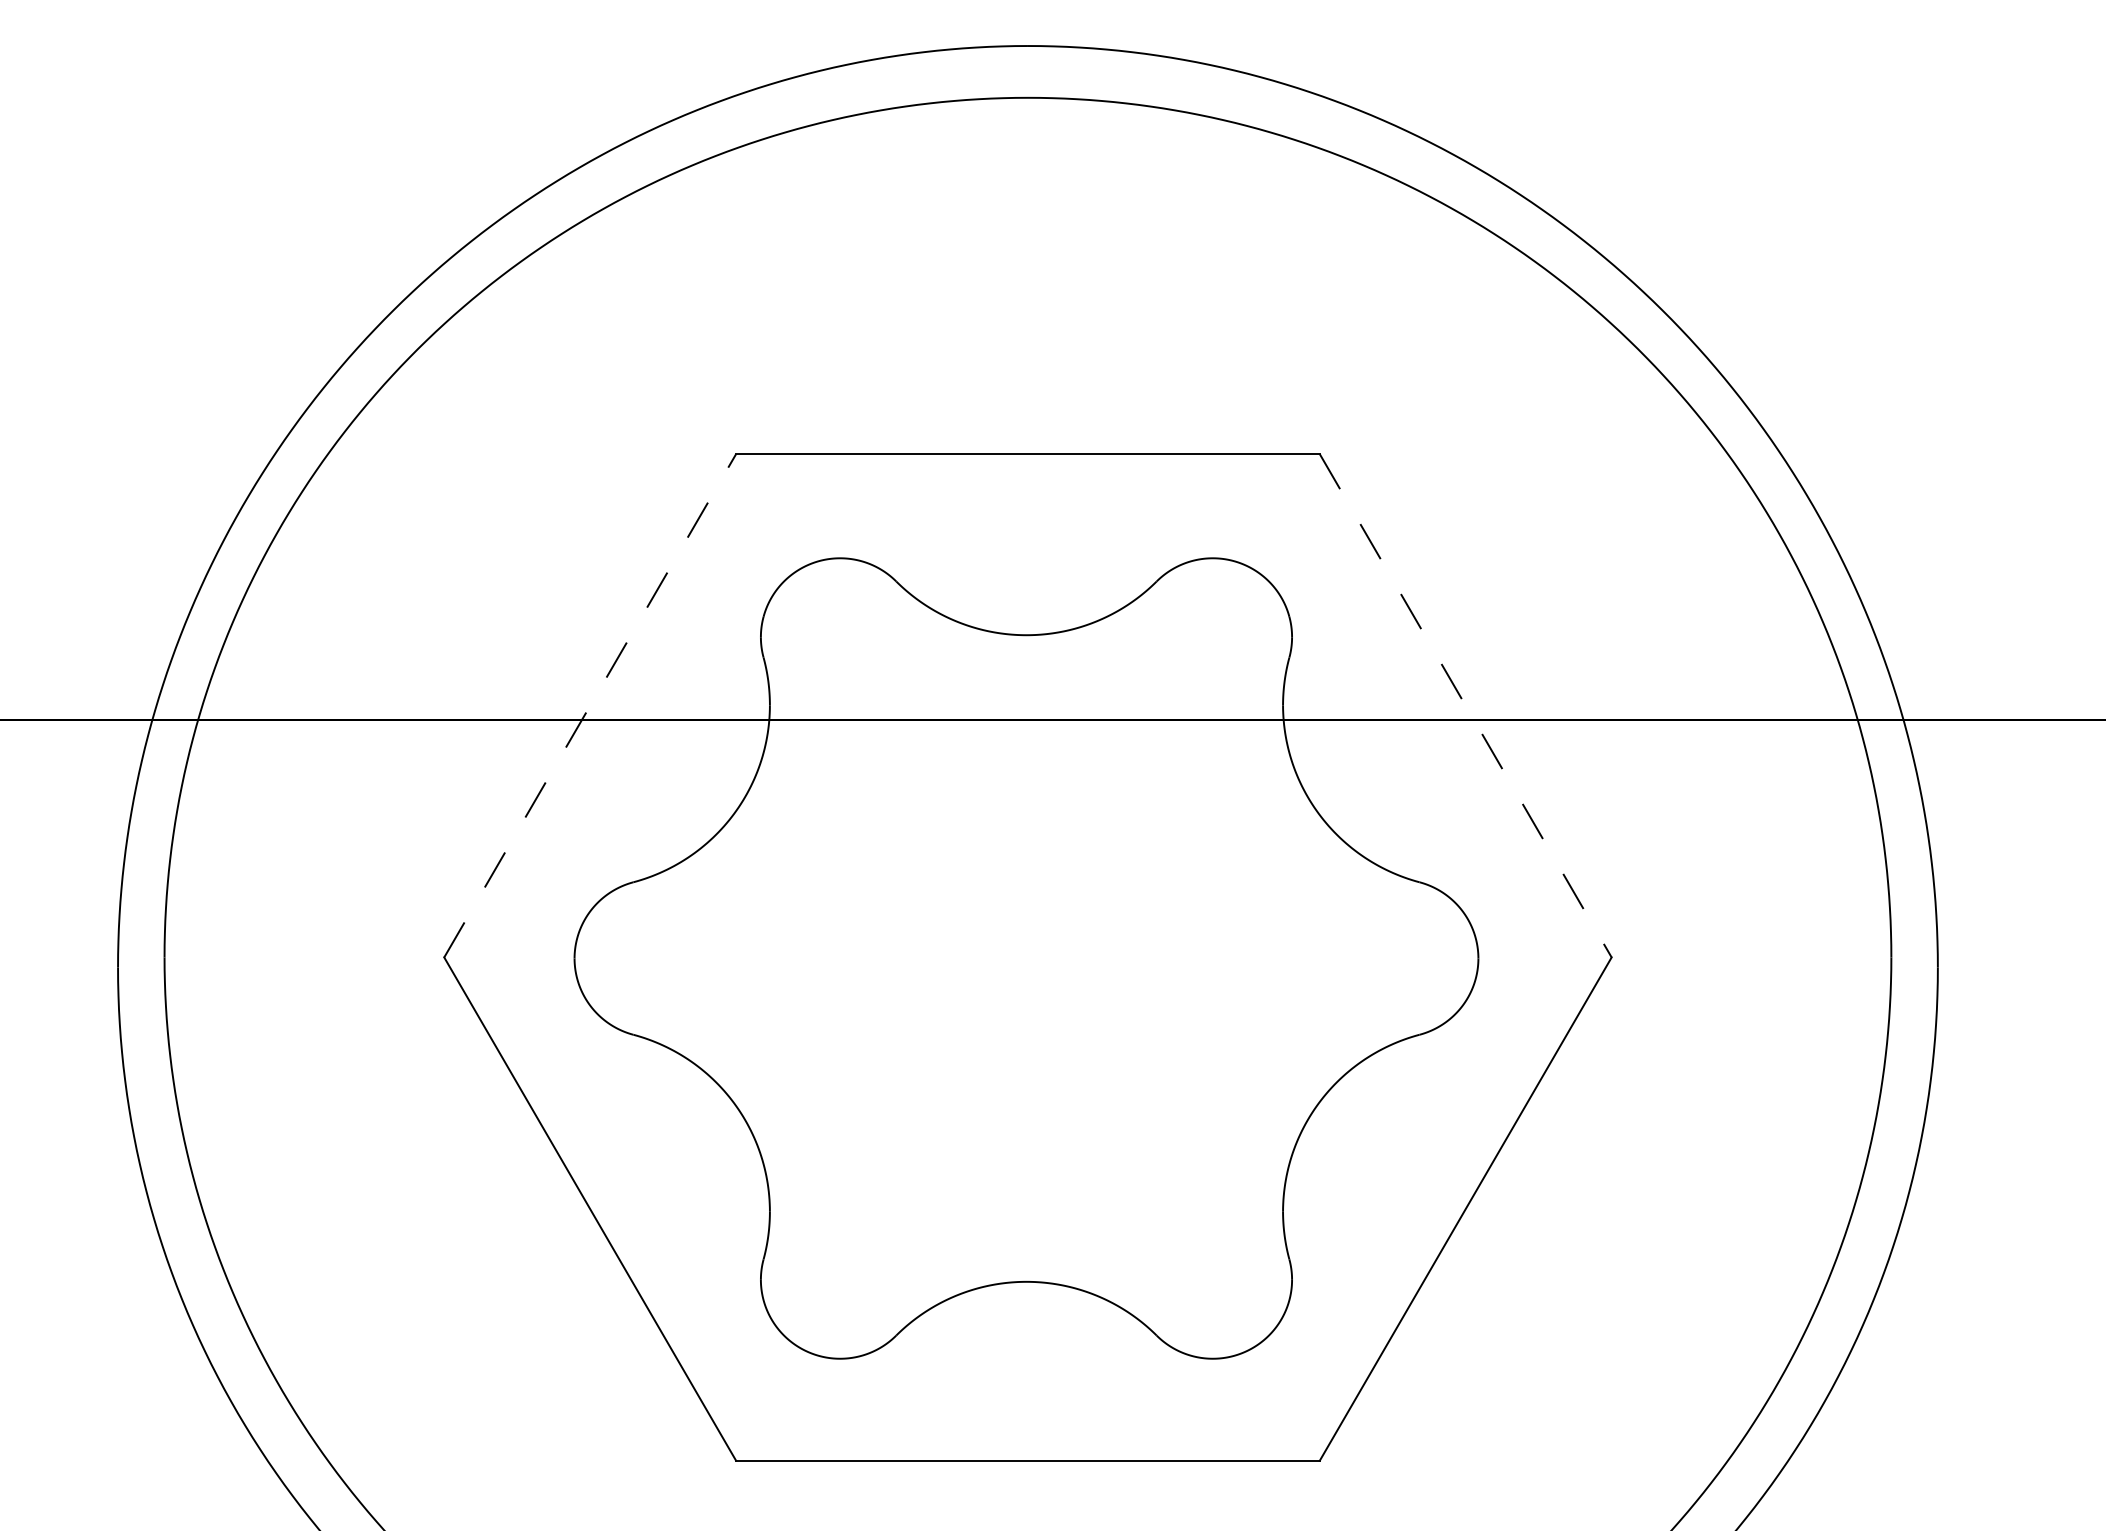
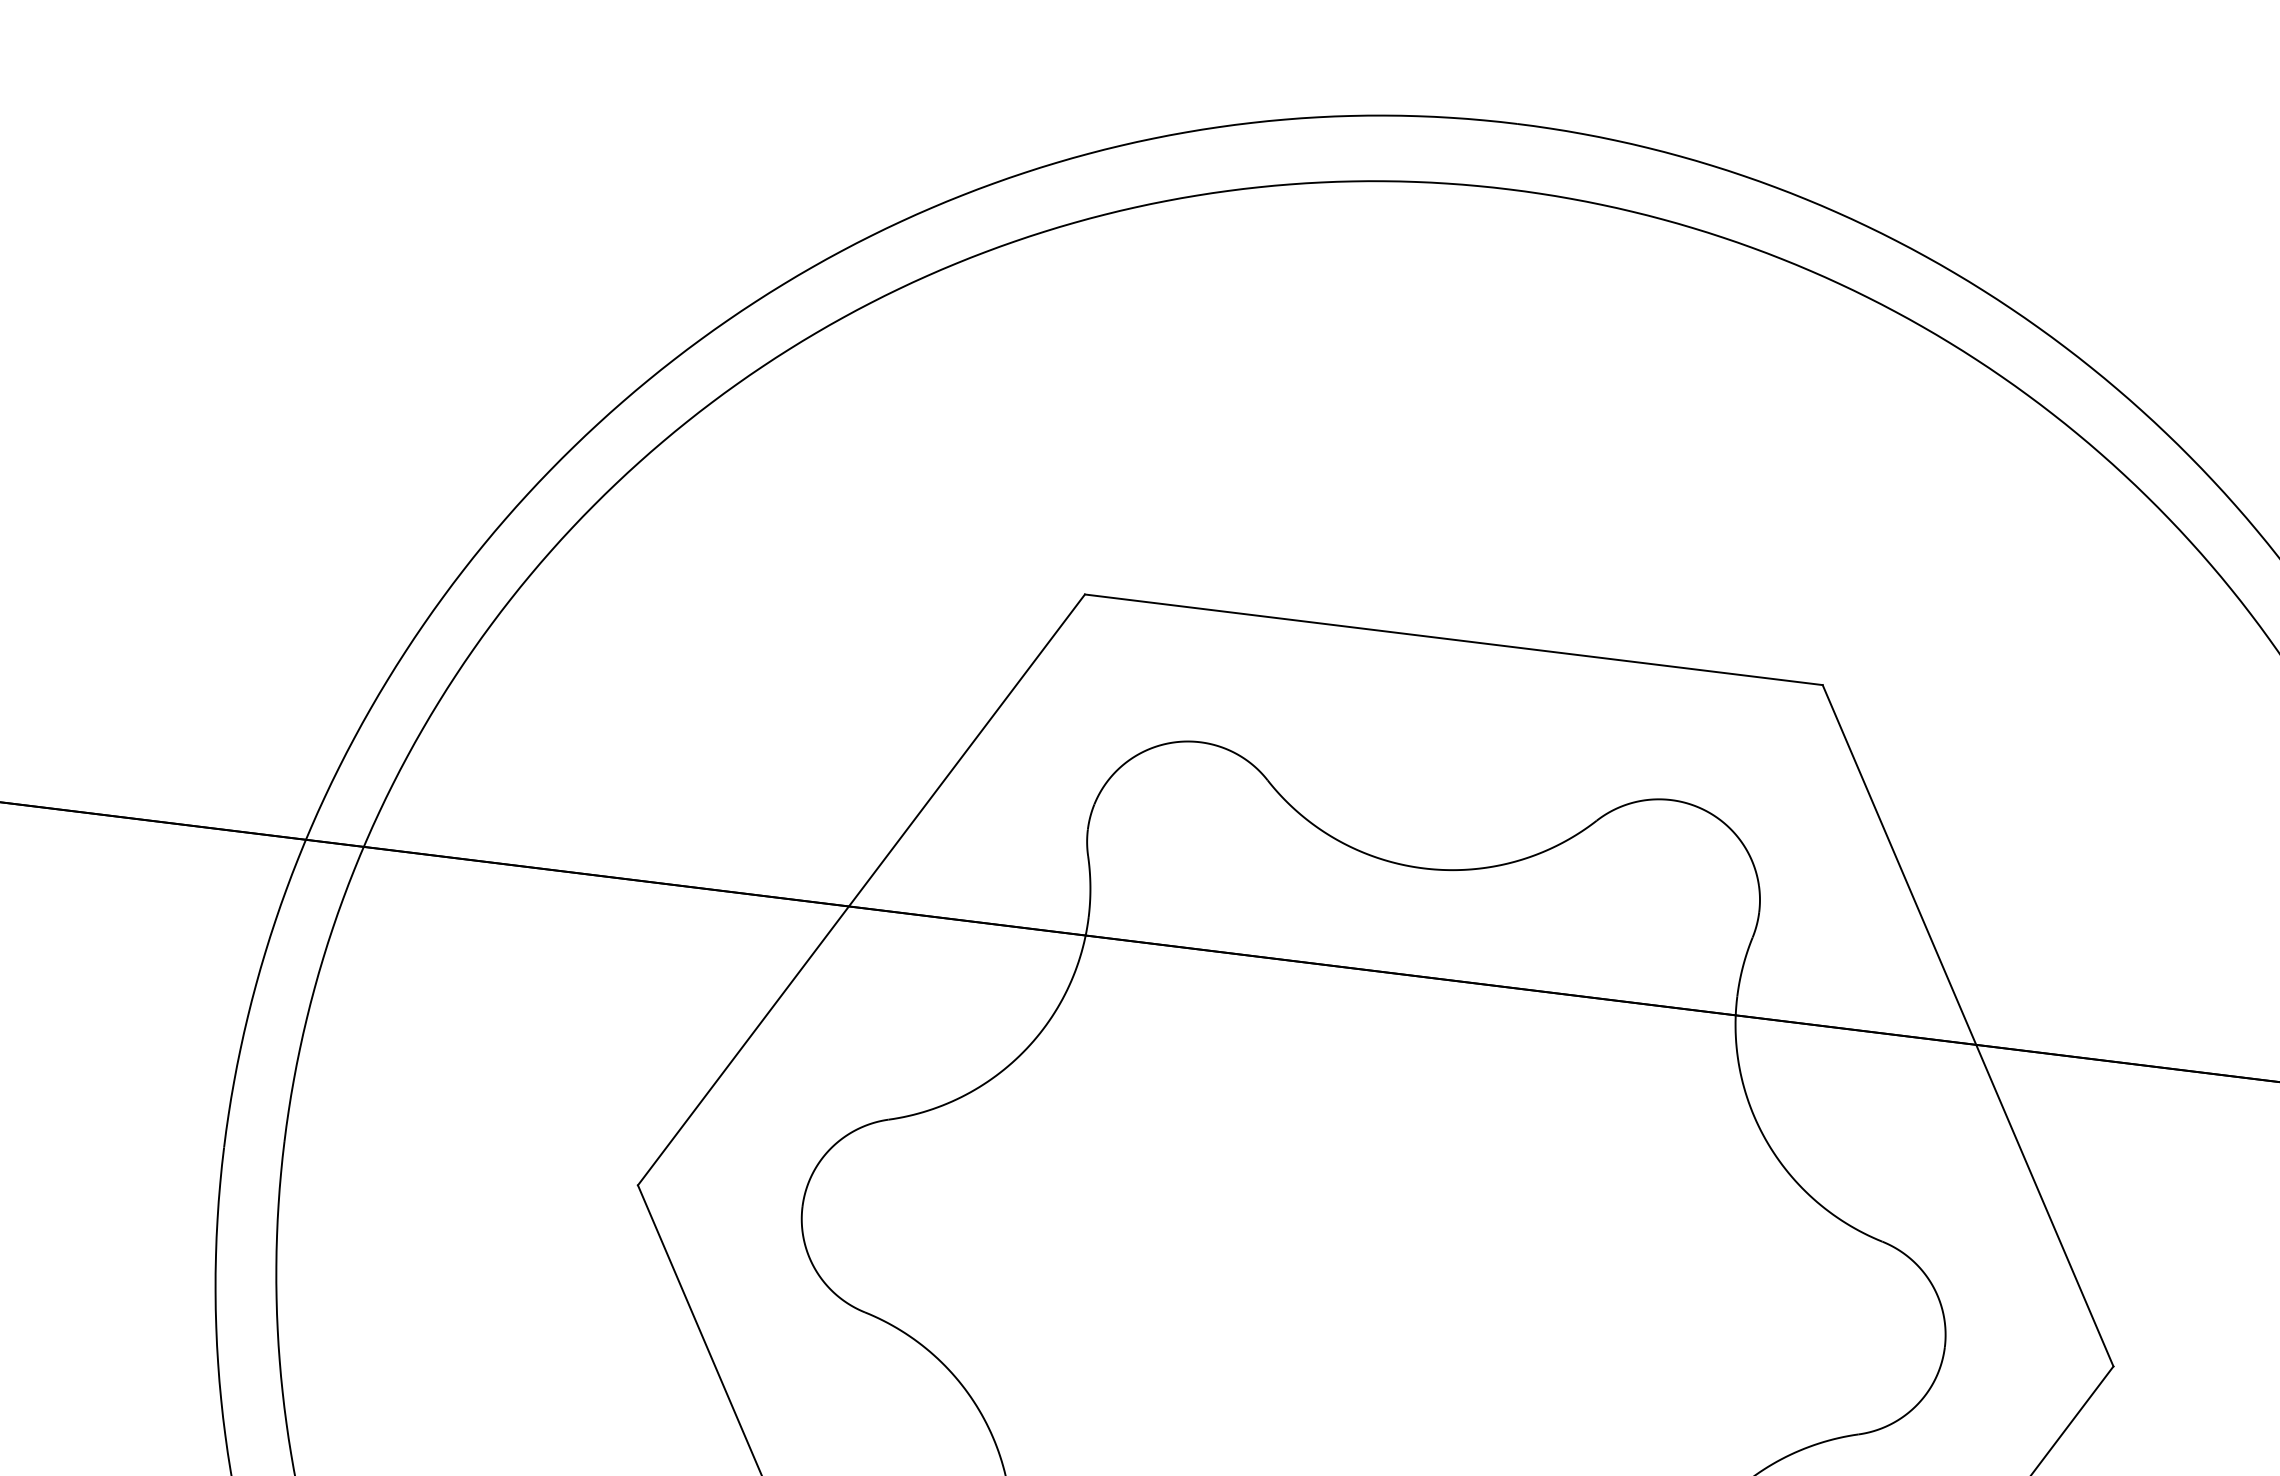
line: (590, 705) -> (861, 889), dashed -> solid
line: (1465, 705) -> (1967, 1025), dashed -> solid

